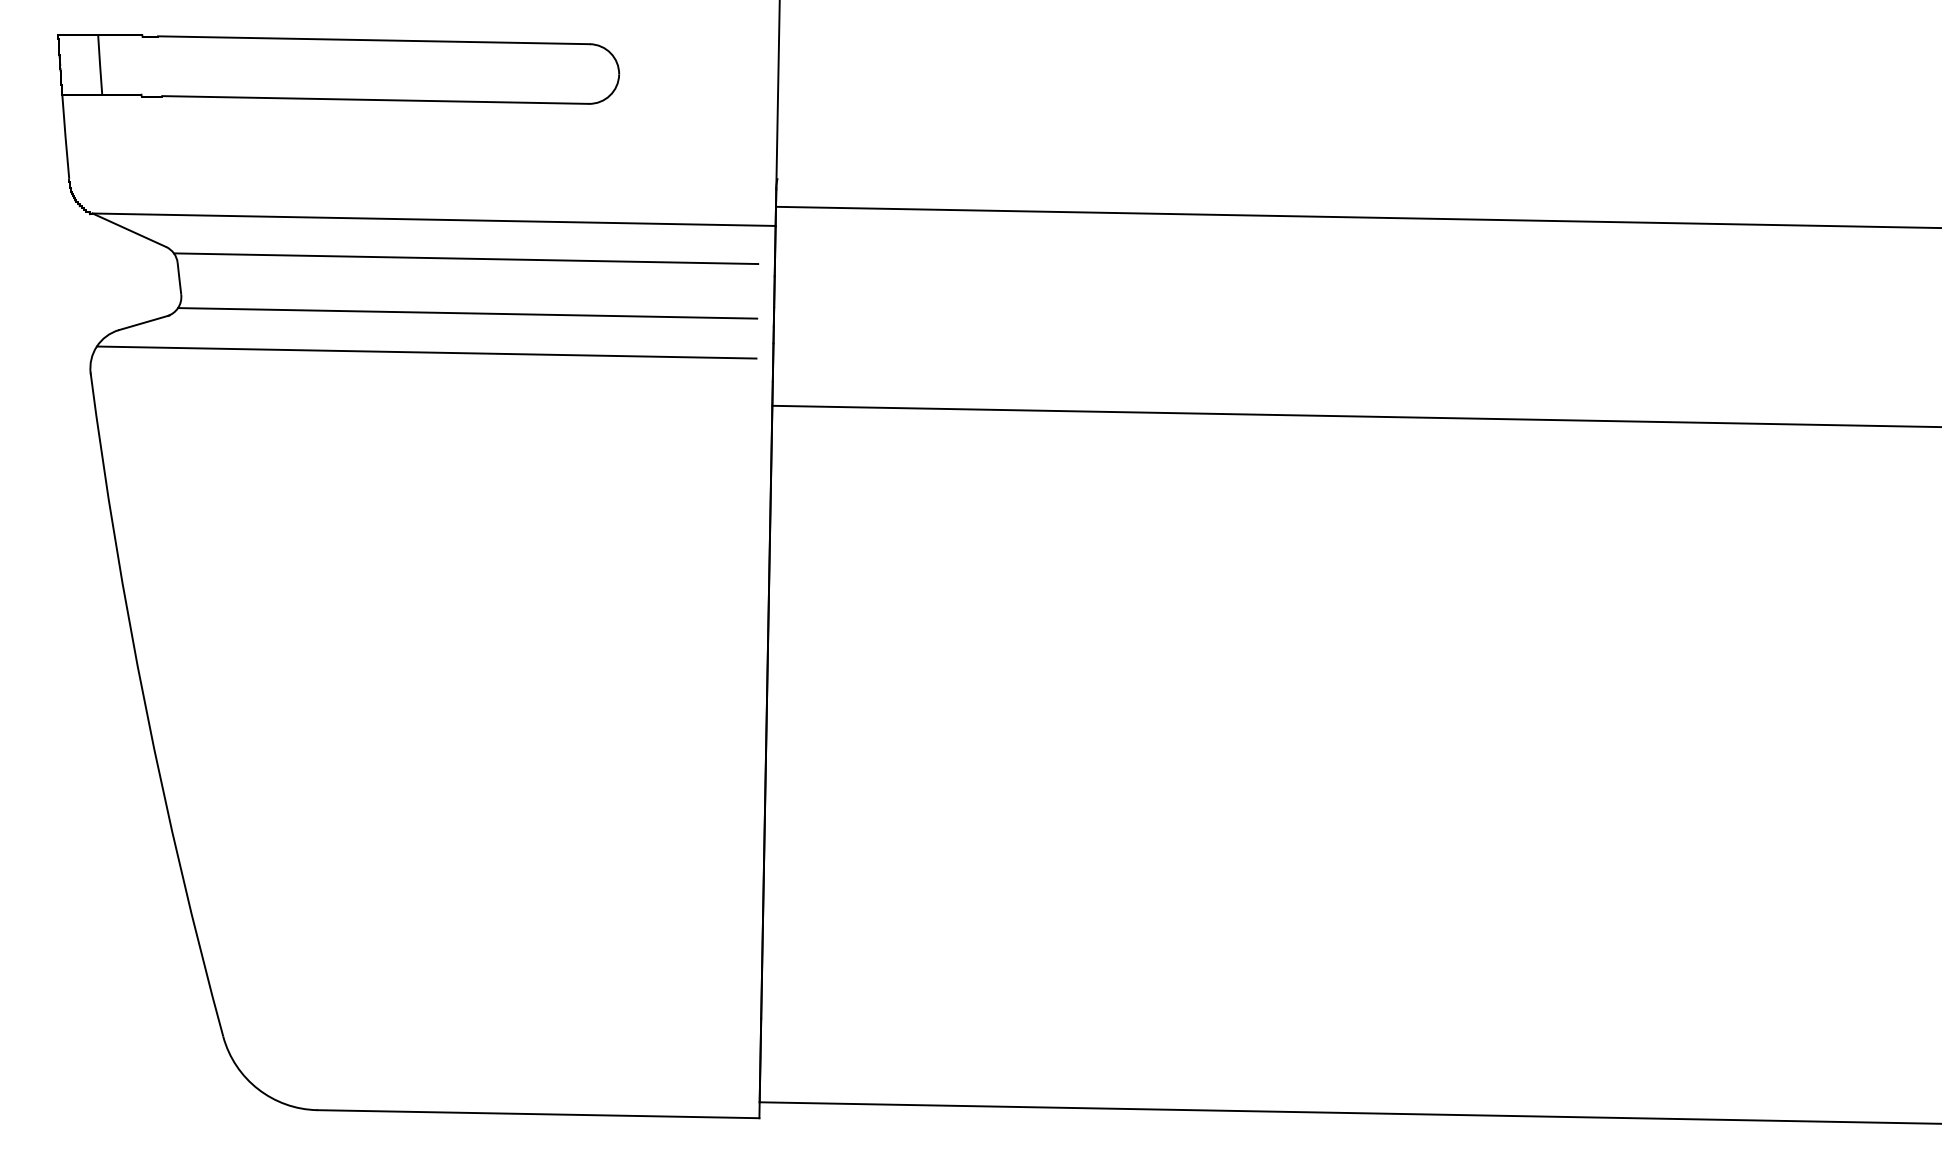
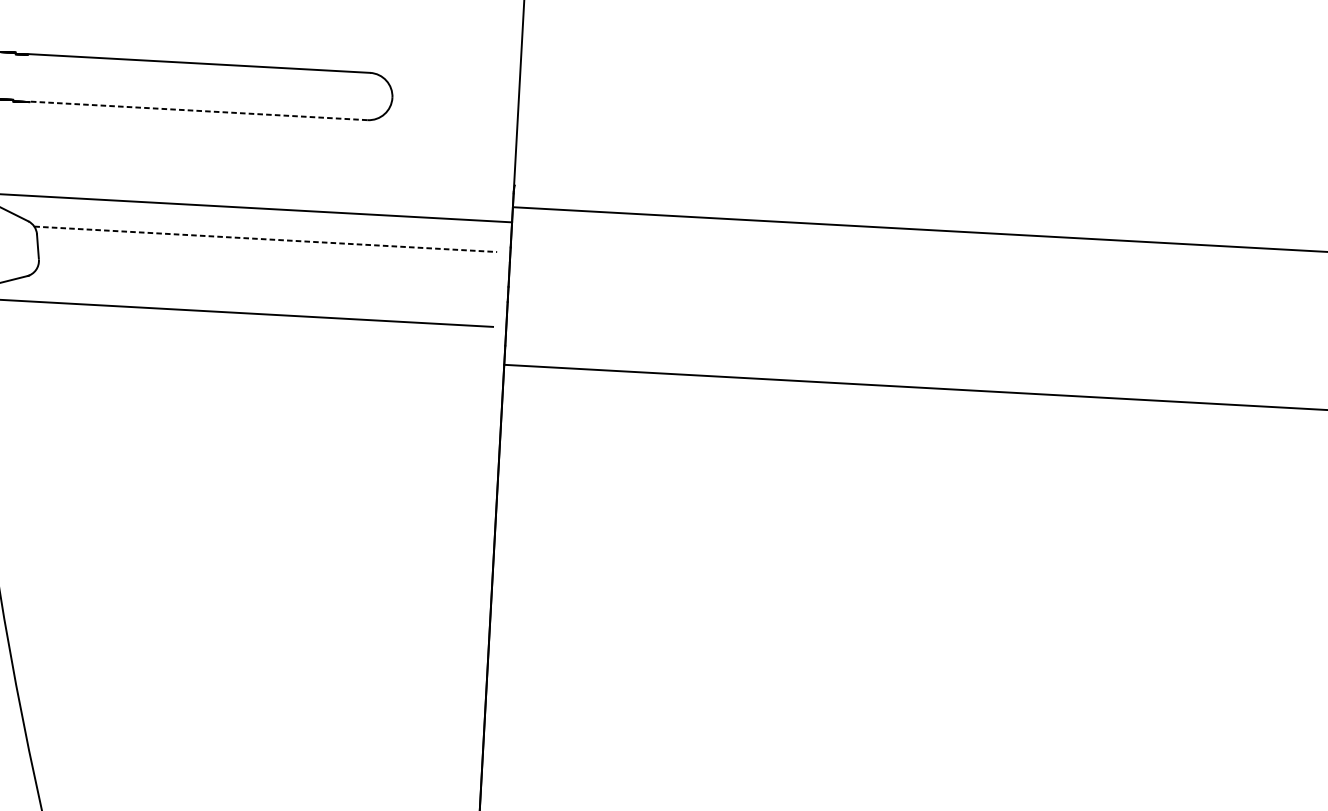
line: (374, 100) -> (197, 111), solid -> dashed
line: (466, 258) -> (266, 239), solid -> dashed
line: (467, 313) -> (265, 282), removed

